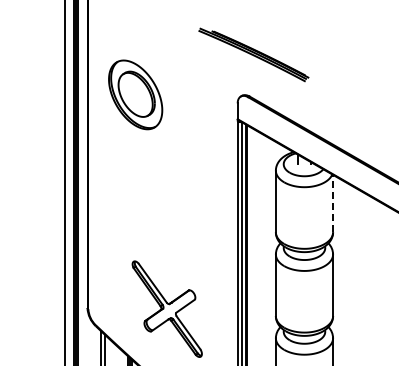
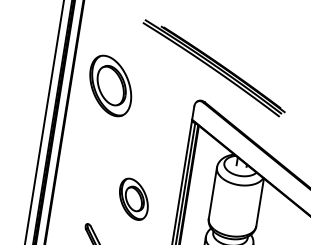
part: (253, 54) -> (213, 68), size x1.67
line: (333, 203) -> (260, 202), dashed -> solid
part: (184, 223) -> (134, 199), added

